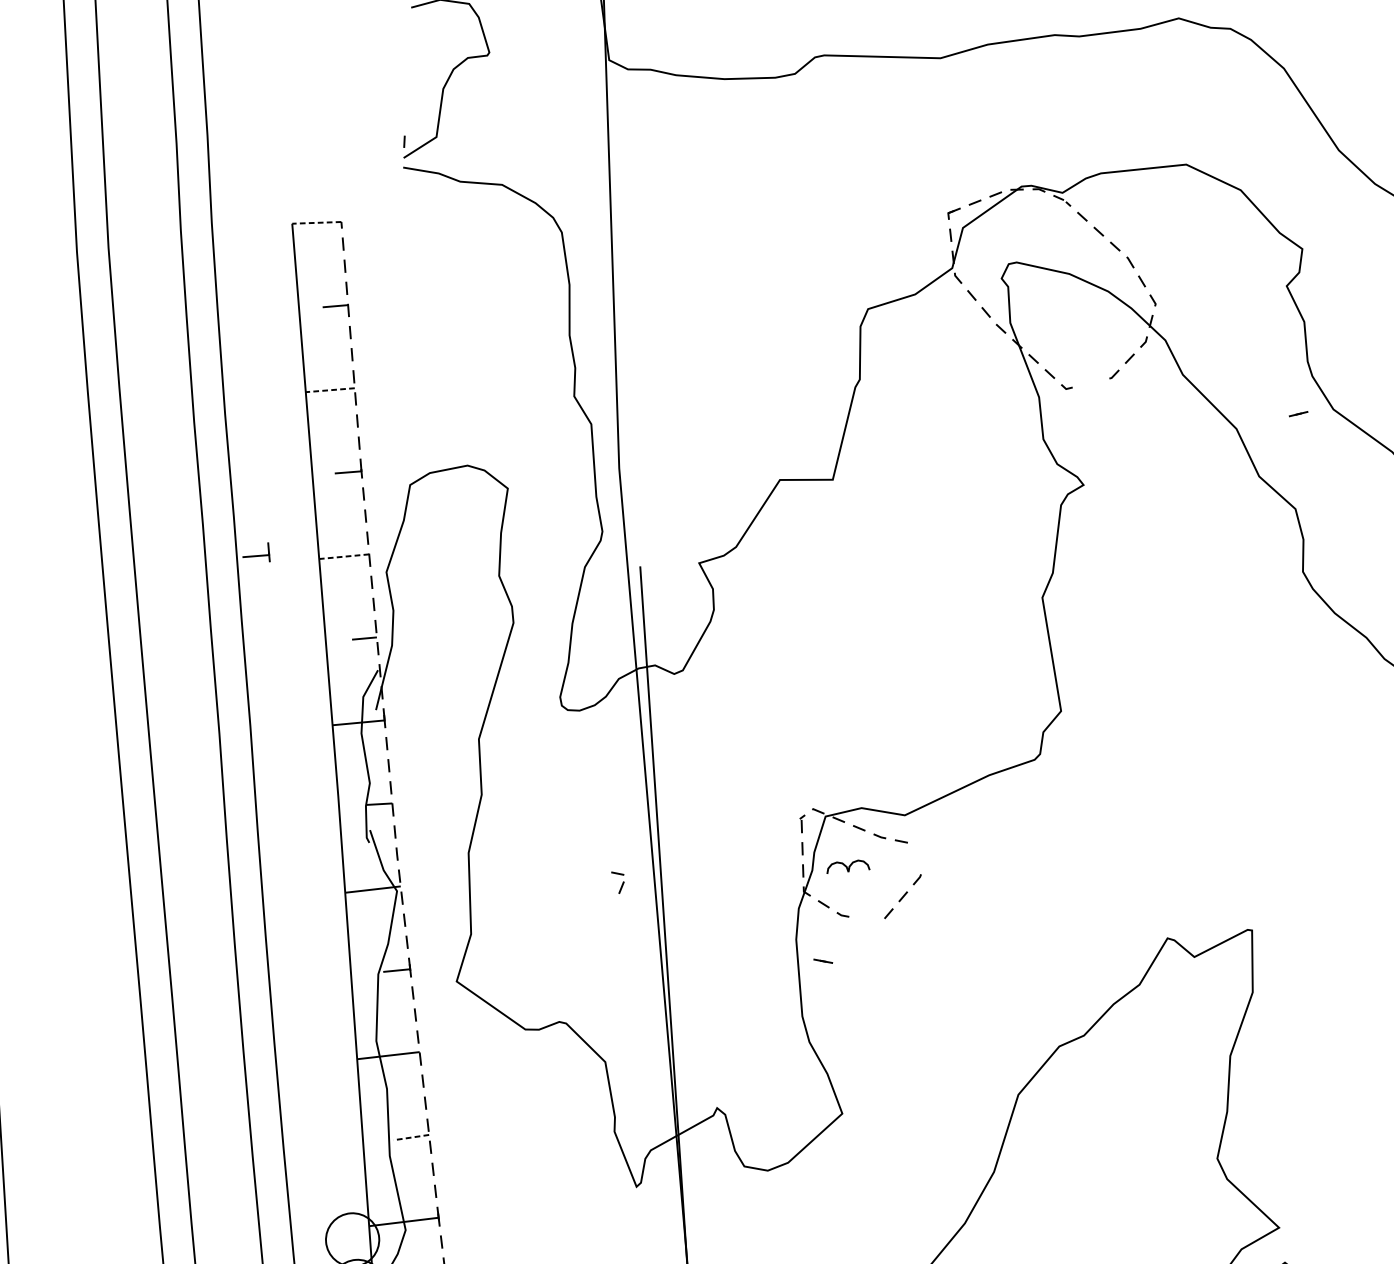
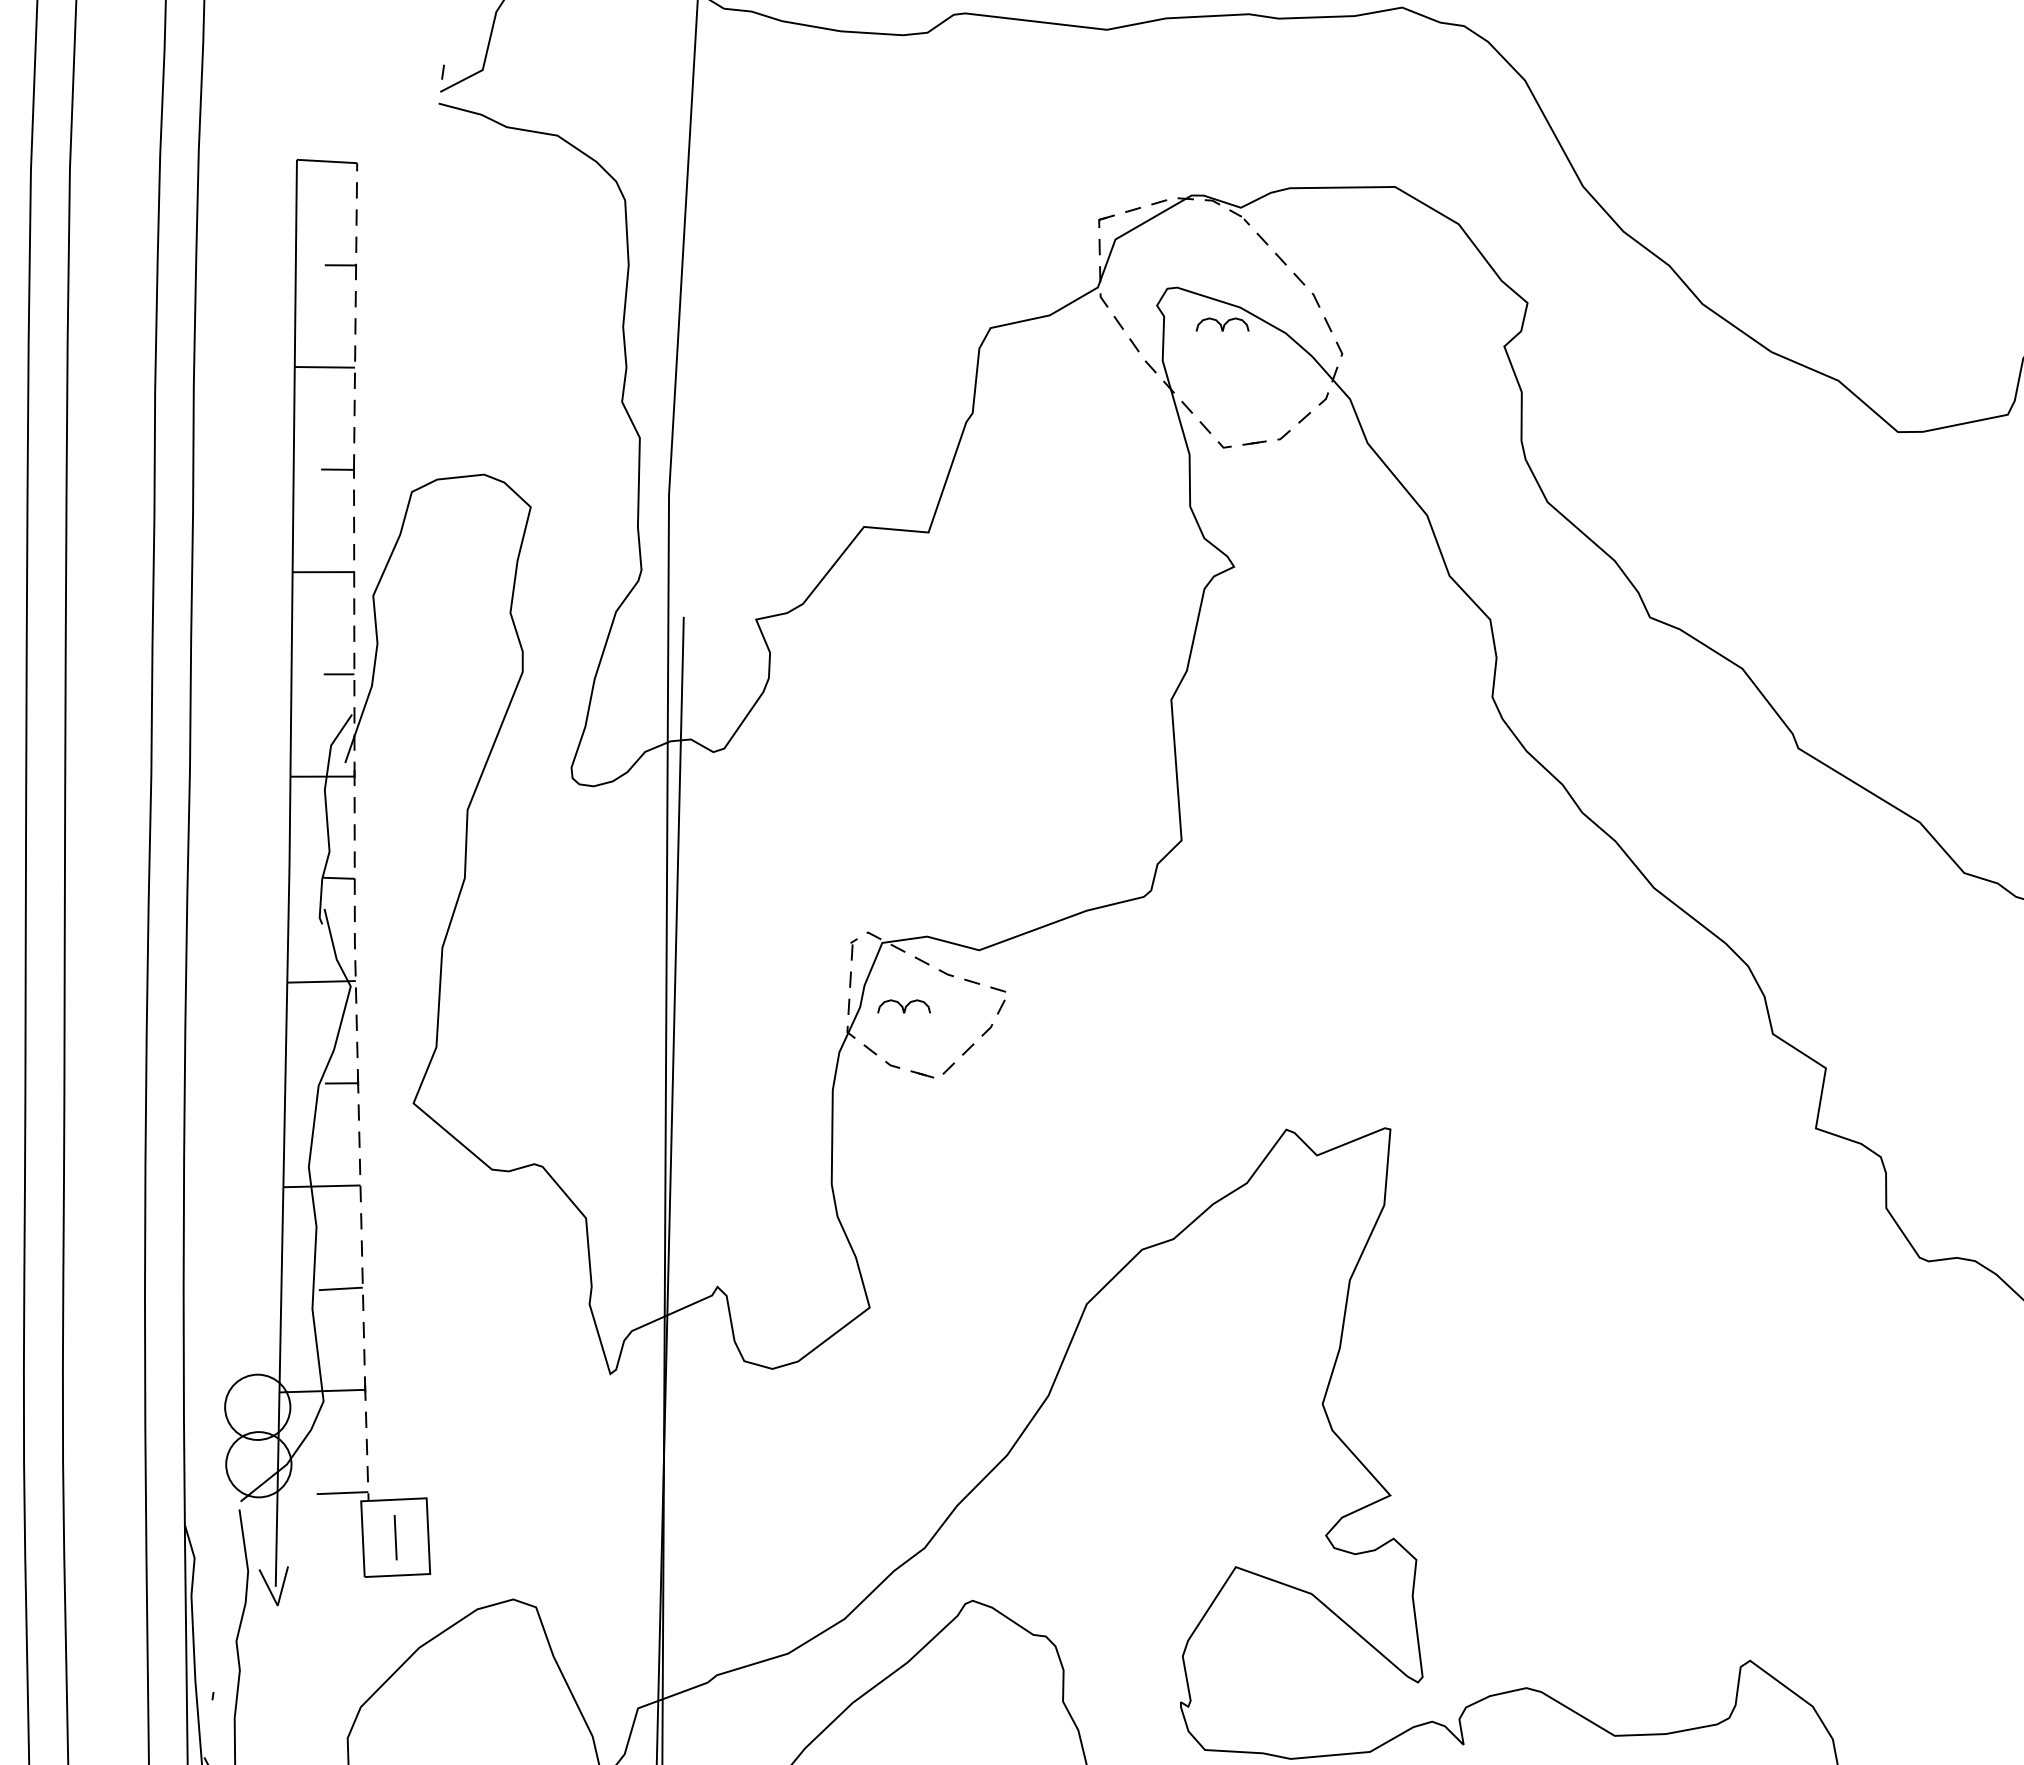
line: (316, 222) -> (326, 161), dashed -> solid
curve: (1055, 289) -> (1221, 324), added
line: (329, 390) -> (324, 367), dashed -> solid
line: (1298, 413) -> (1254, 442), moved
part: (255, 553) -> (215, 558), removed
line: (344, 556) -> (323, 572), dashed -> solid
part: (618, 882) -> (998, 1000), moved
line: (823, 961) -> (922, 1074), moved
line: (411, 1137) -> (340, 1288), dashed -> solid

